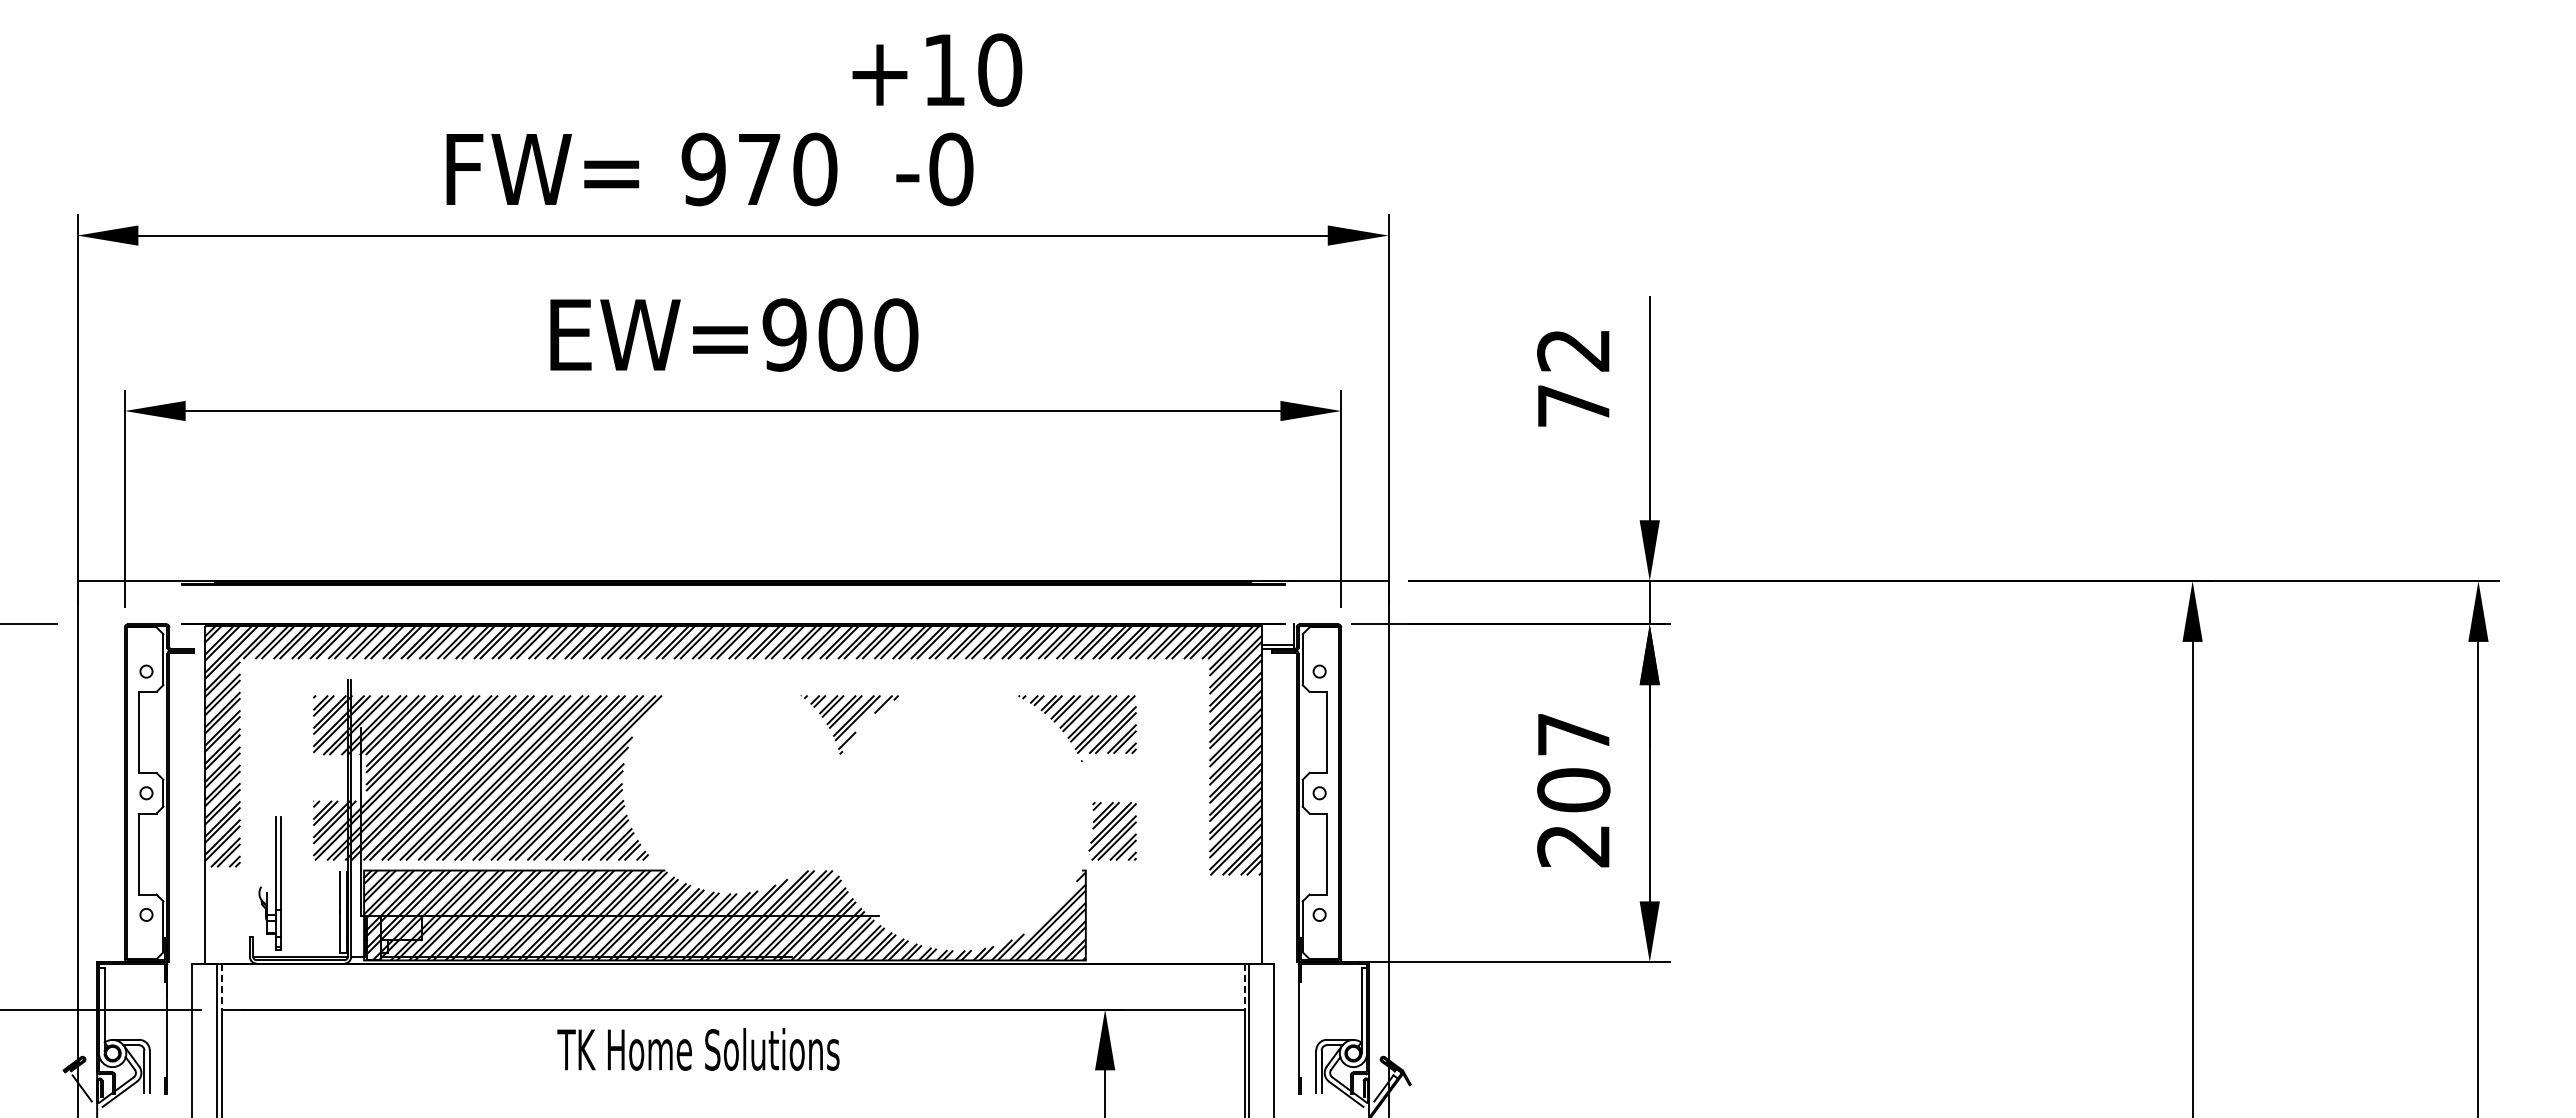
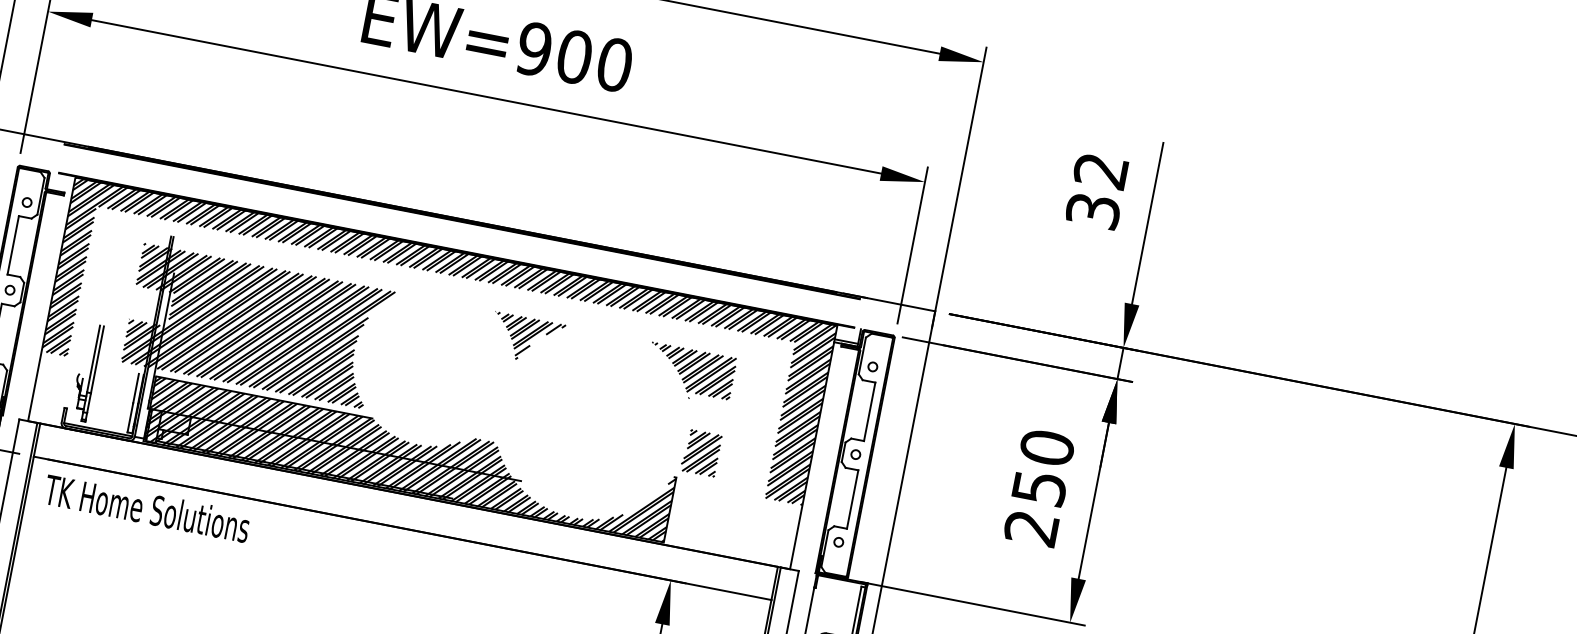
text: (1573, 406) -> (1093, 211), 72 -> 32
text: (1573, 762) -> (1043, 468), 207 -> 250
line: (221, 986) -> (37, 440), dashed -> solid
line: (1244, 986) -> (774, 583), dashed -> solid
text: (698, 1049) -> (147, 508), moved

